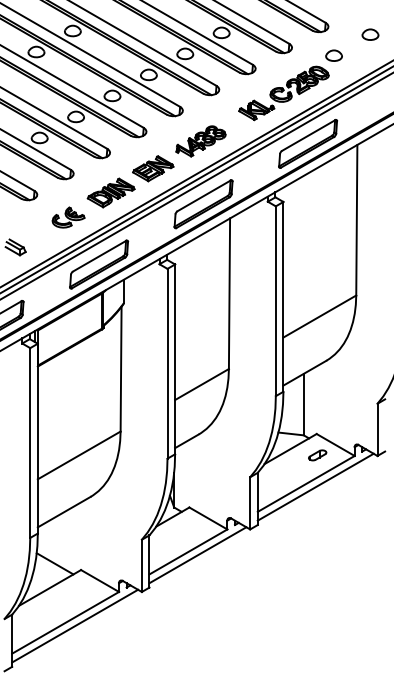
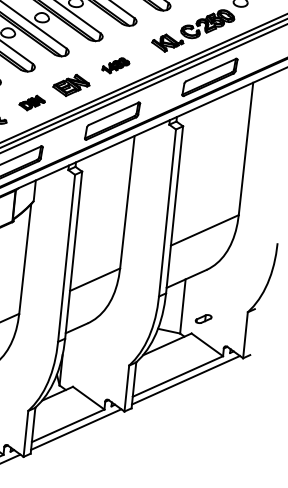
part: (200, 141) -> (115, 65), size x0.6
part: (110, 192) -> (31, 102), size x0.6
part: (317, 455) -> (203, 319), moved

